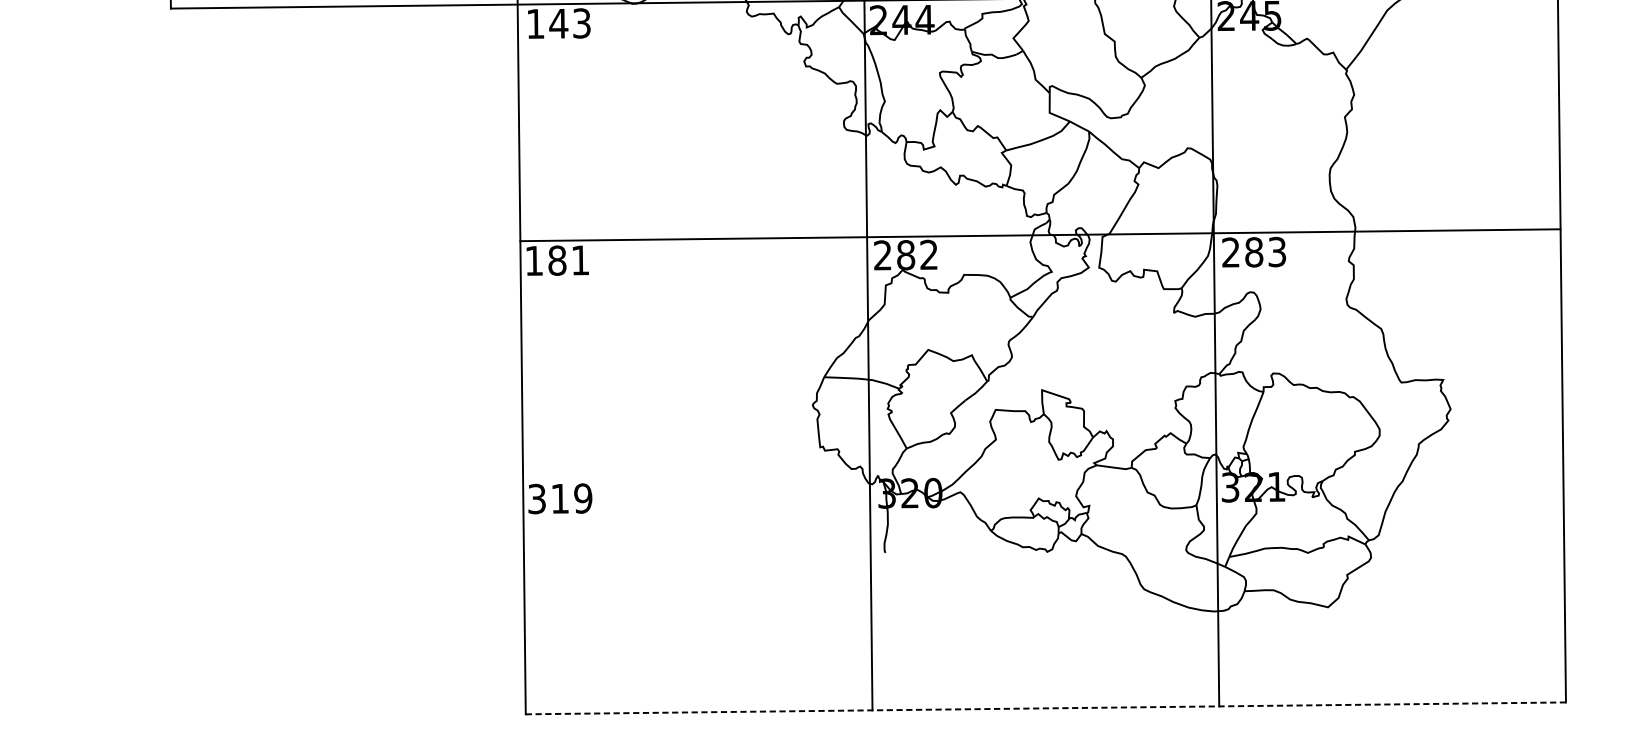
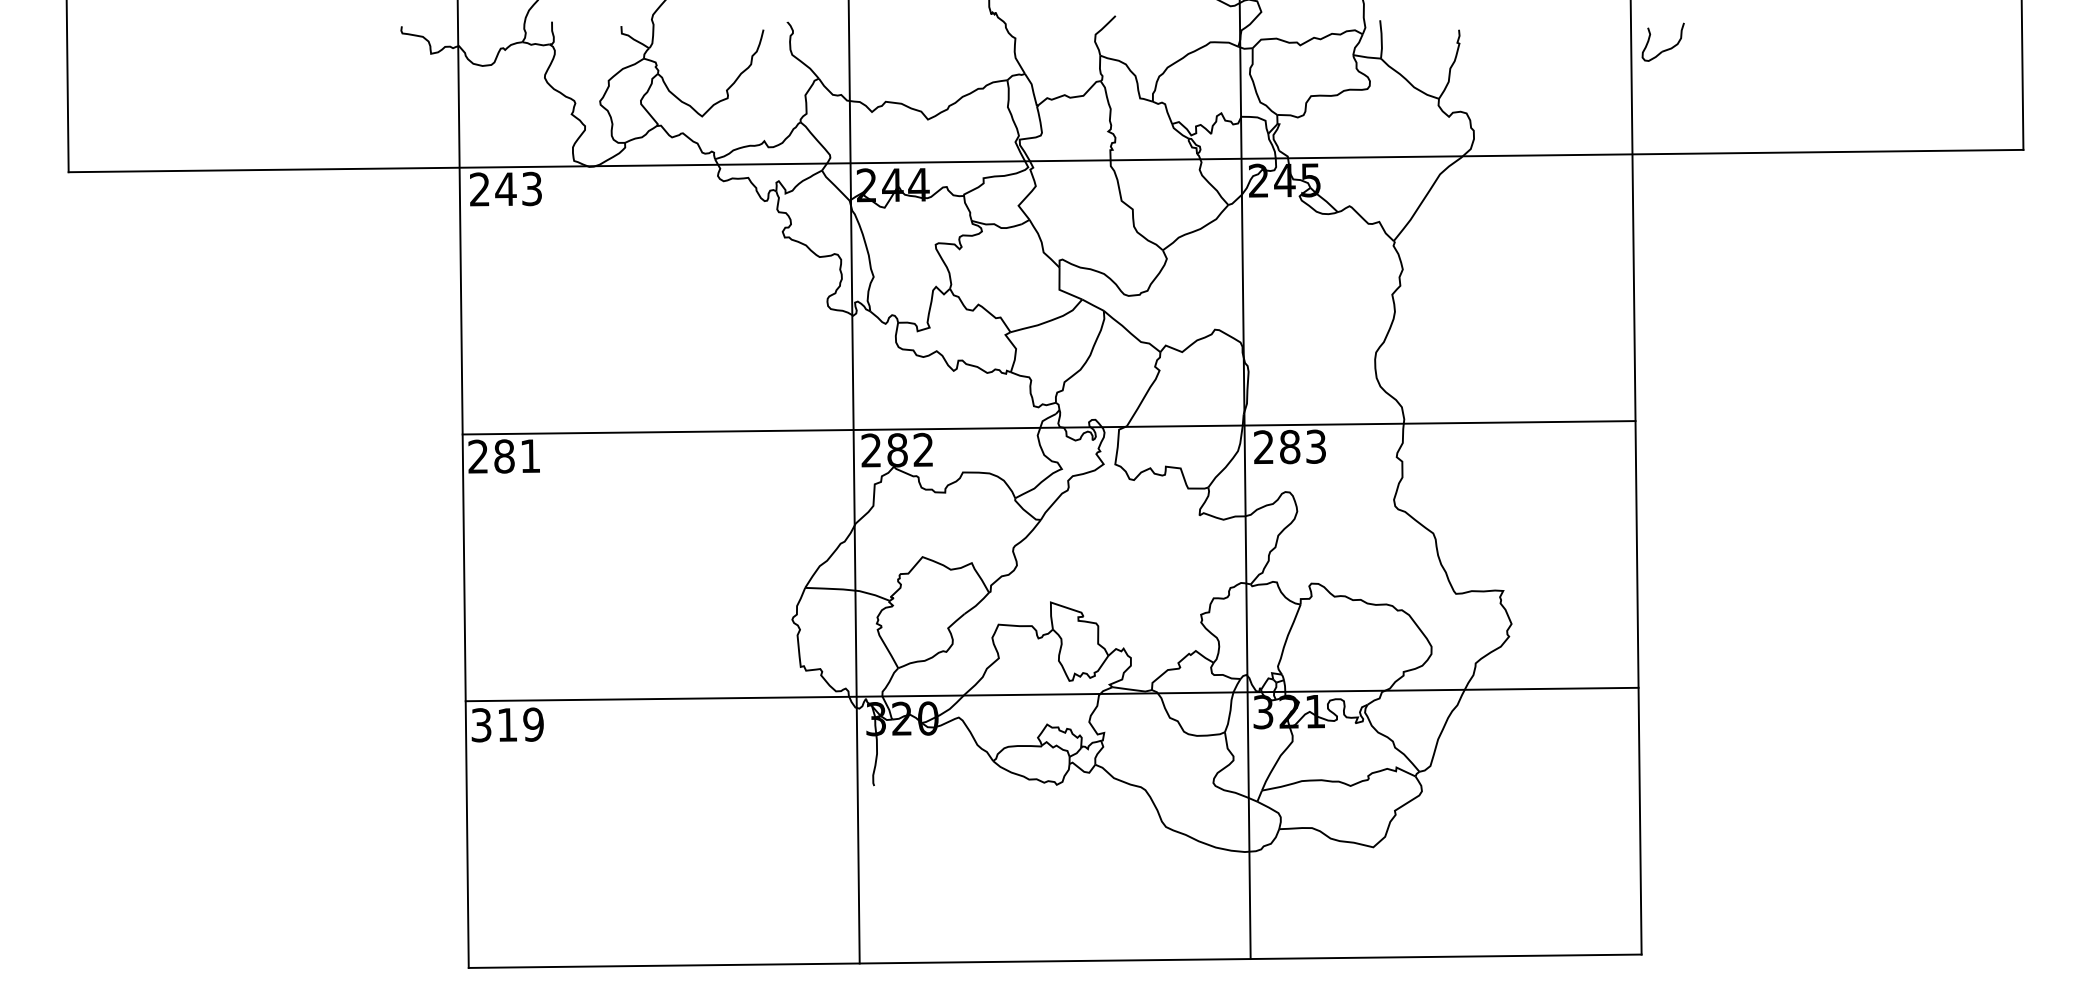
text: (535, 23) -> (479, 189), 143 -> 243
text: (533, 260) -> (477, 456), 181 -> 281
line: (1042, 471) -> (1051, 694), added
line: (1046, 708) -> (1055, 961), dashed -> solid

